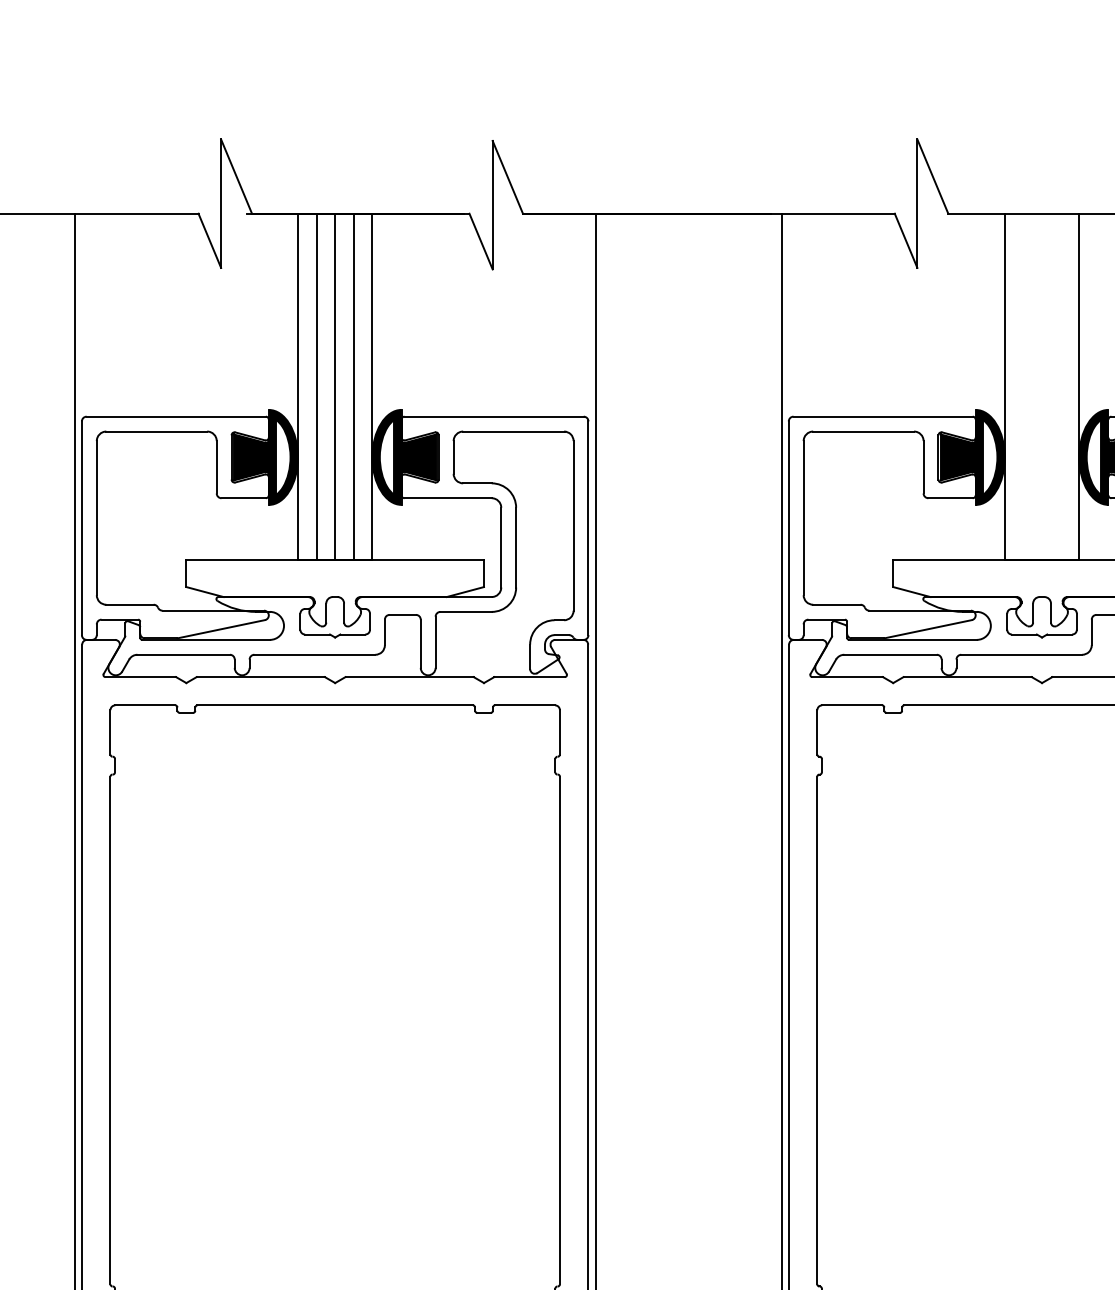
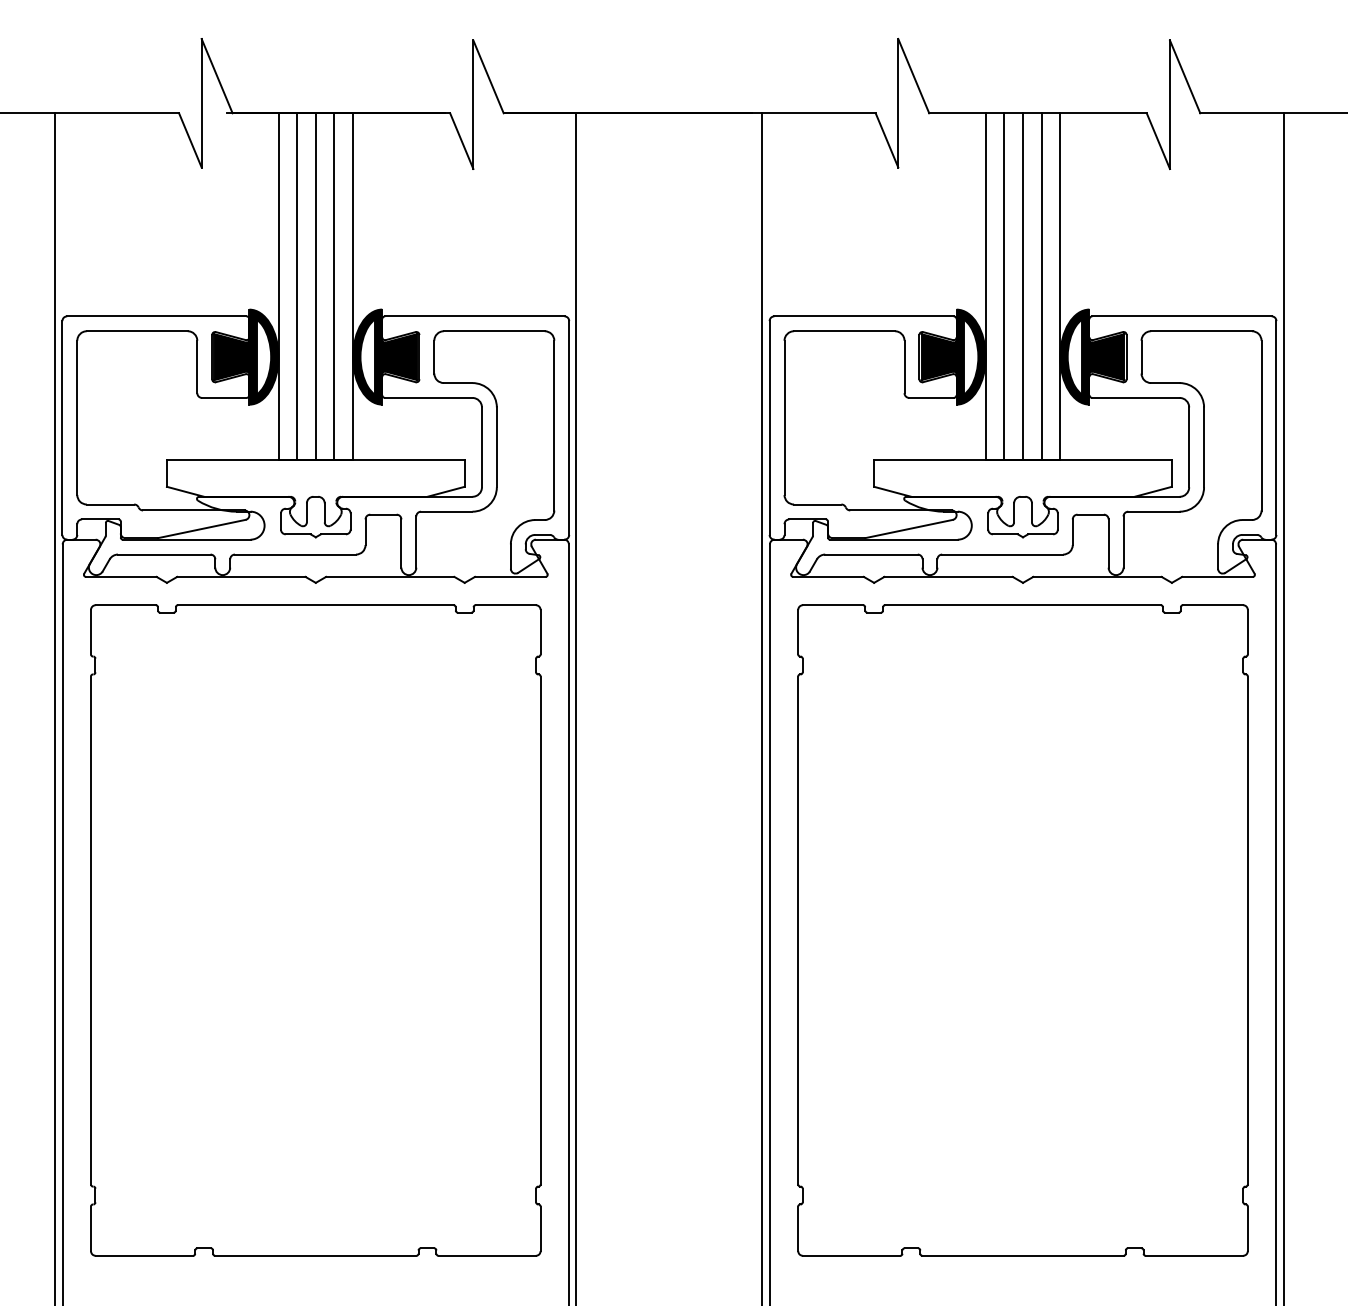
line: (1023, 386) -> (1004, 286), added
line: (1042, 386) -> (1023, 286), added
line: (1060, 386) -> (1041, 286), added

